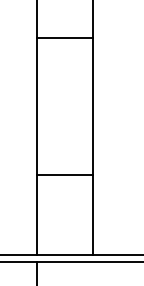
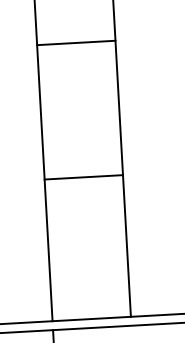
line: (64, 38) -> (75, 43), moved
line: (64, 175) -> (82, 177), moved

